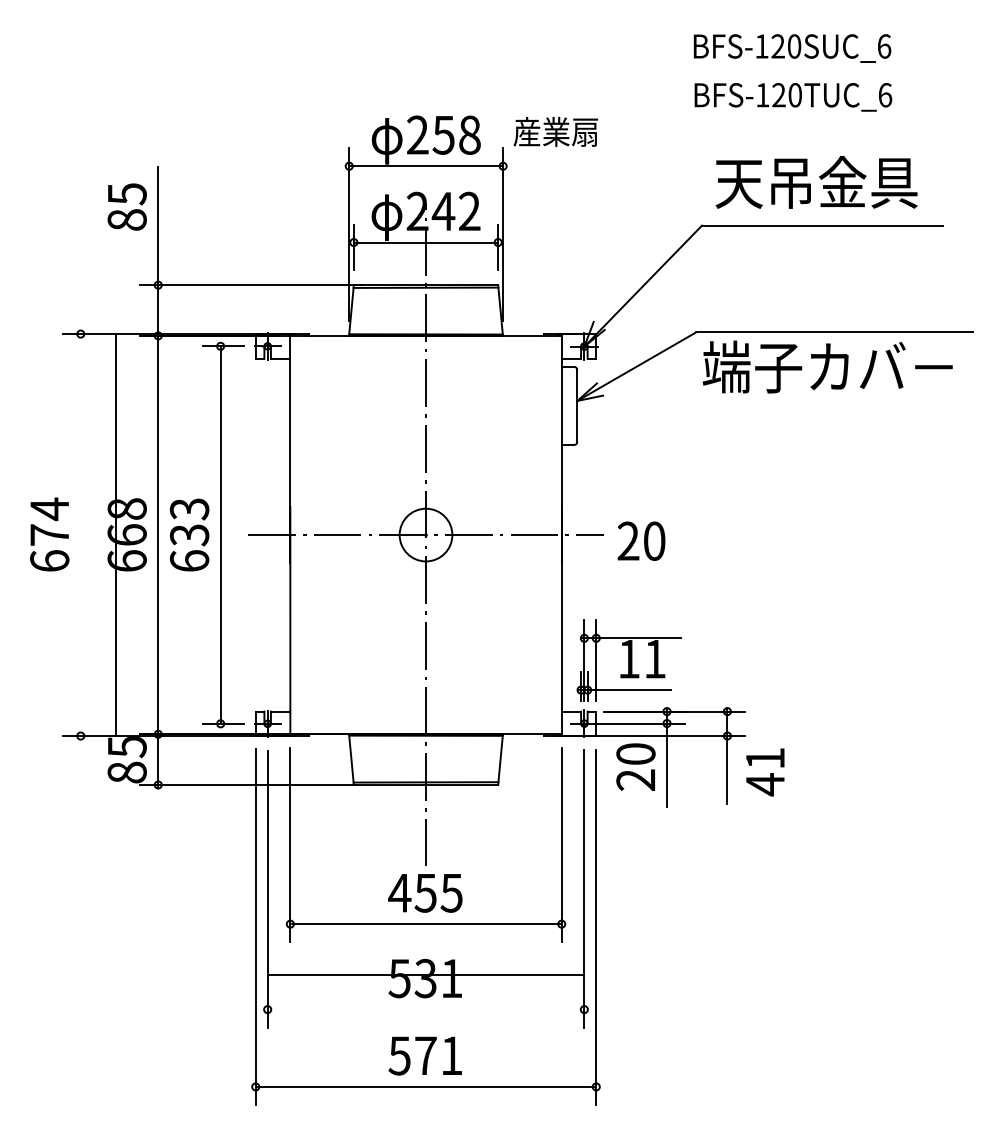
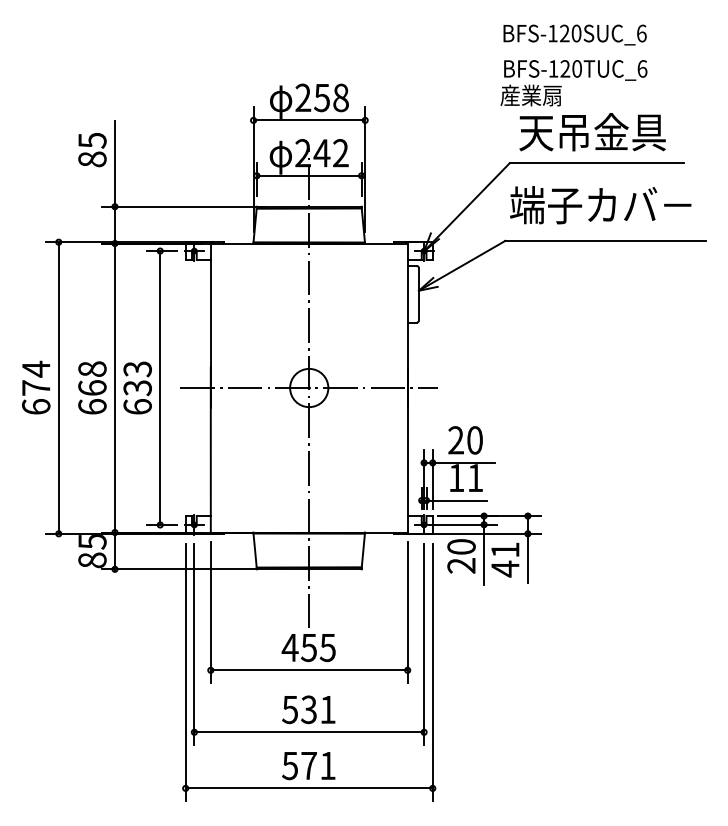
text: (555, 131) -> (530, 95), moved
text: (827, 366) -> (600, 204), moved
line: (115, 534) -> (58, 387), moved
text: (641, 540) -> (465, 439), moved
text: (765, 772) -> (505, 560), moved
line: (425, 974) -> (308, 732), moved

